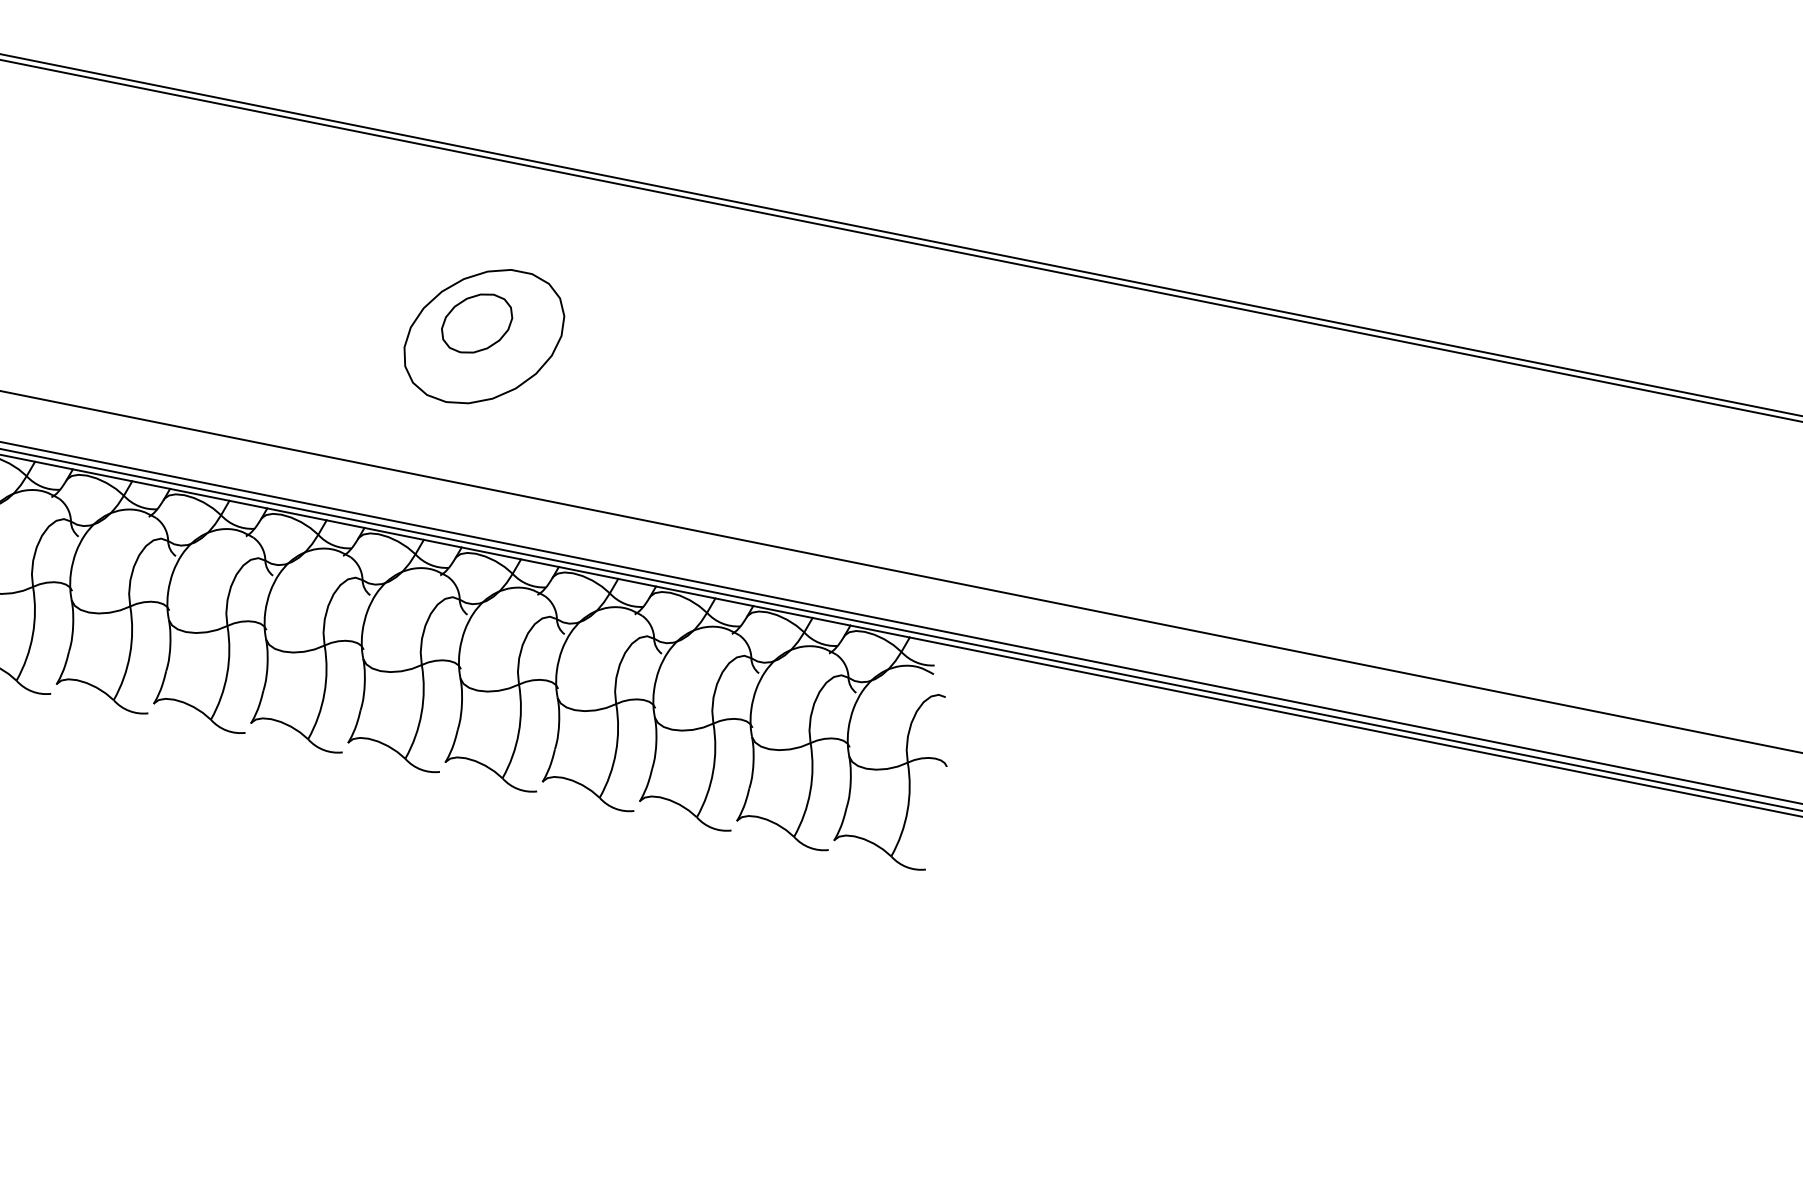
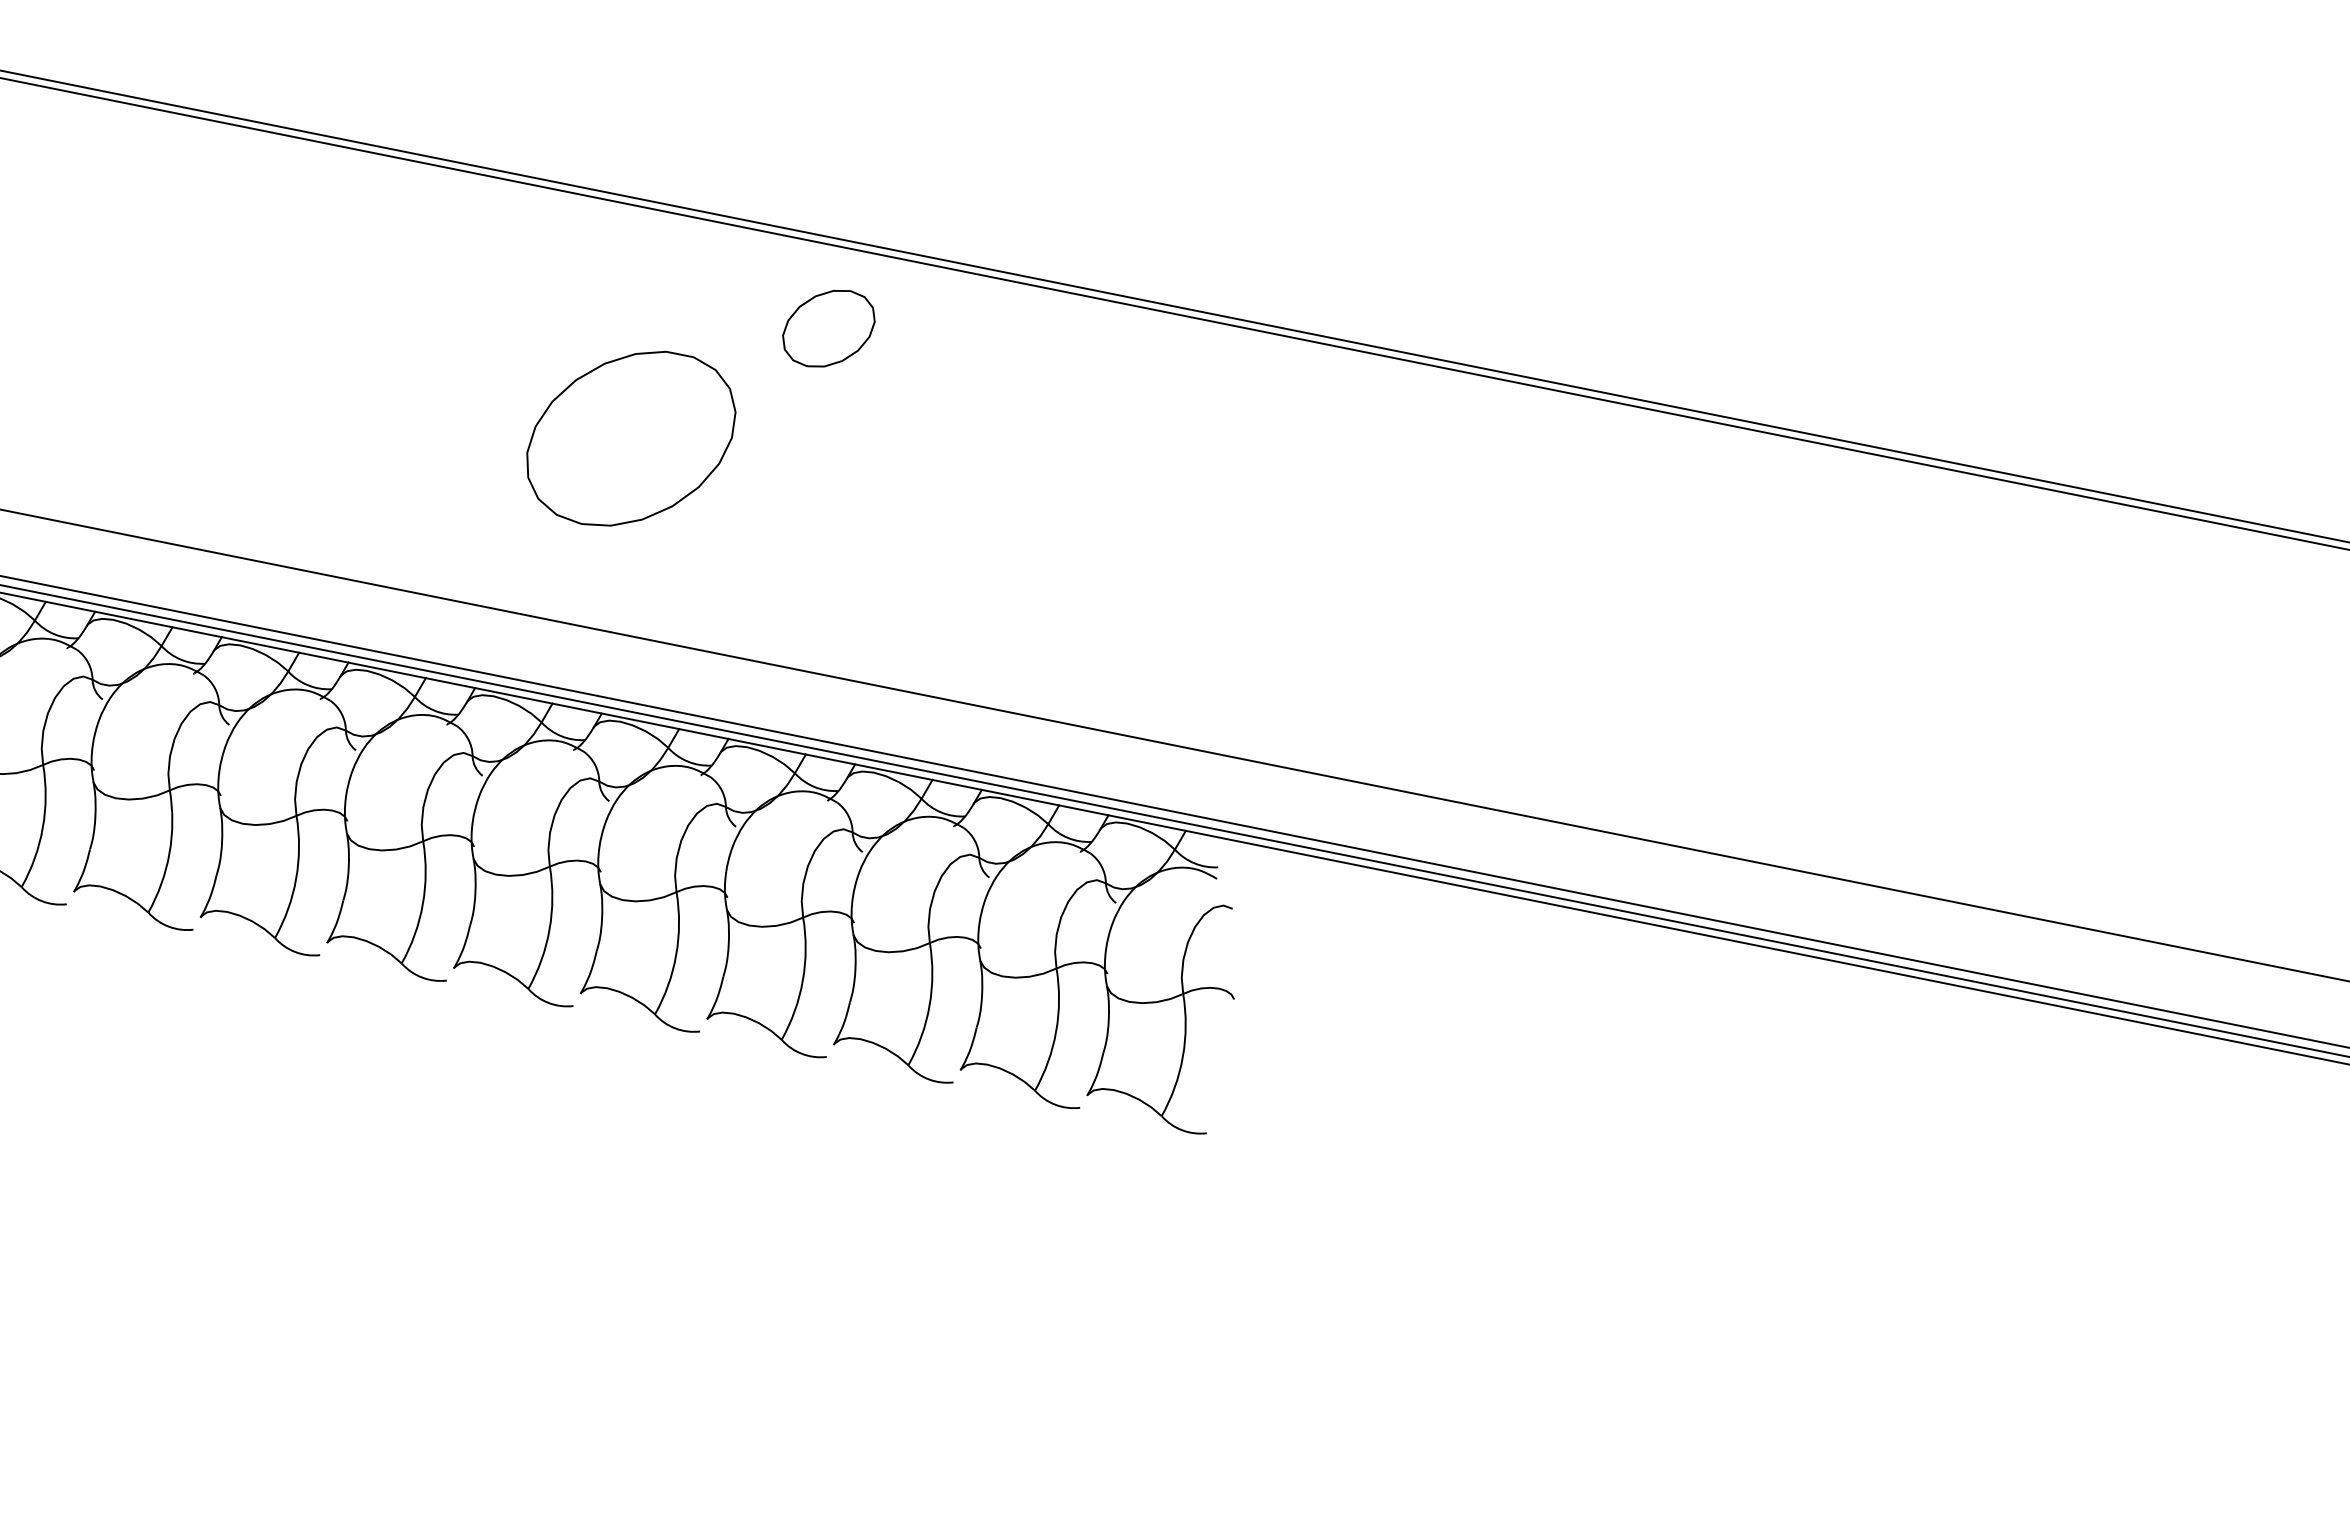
part: (476, 323) -> (828, 328), moved

